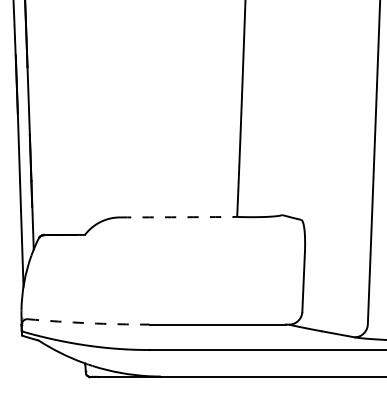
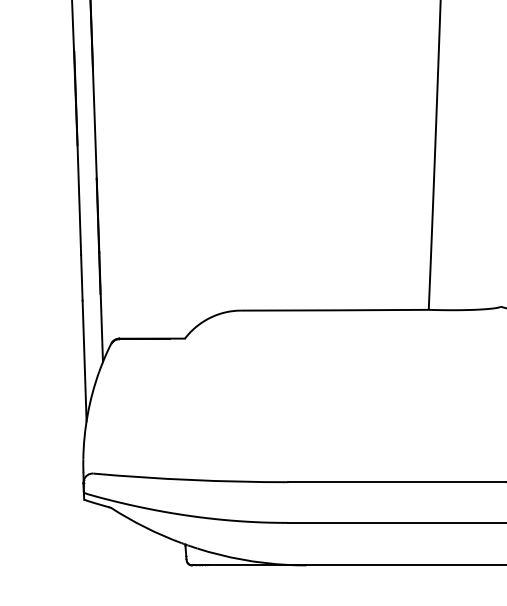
arc: (178, 217) -> (334, 310), dashed -> solid
arc: (88, 323) -> (190, 480), dashed -> solid

